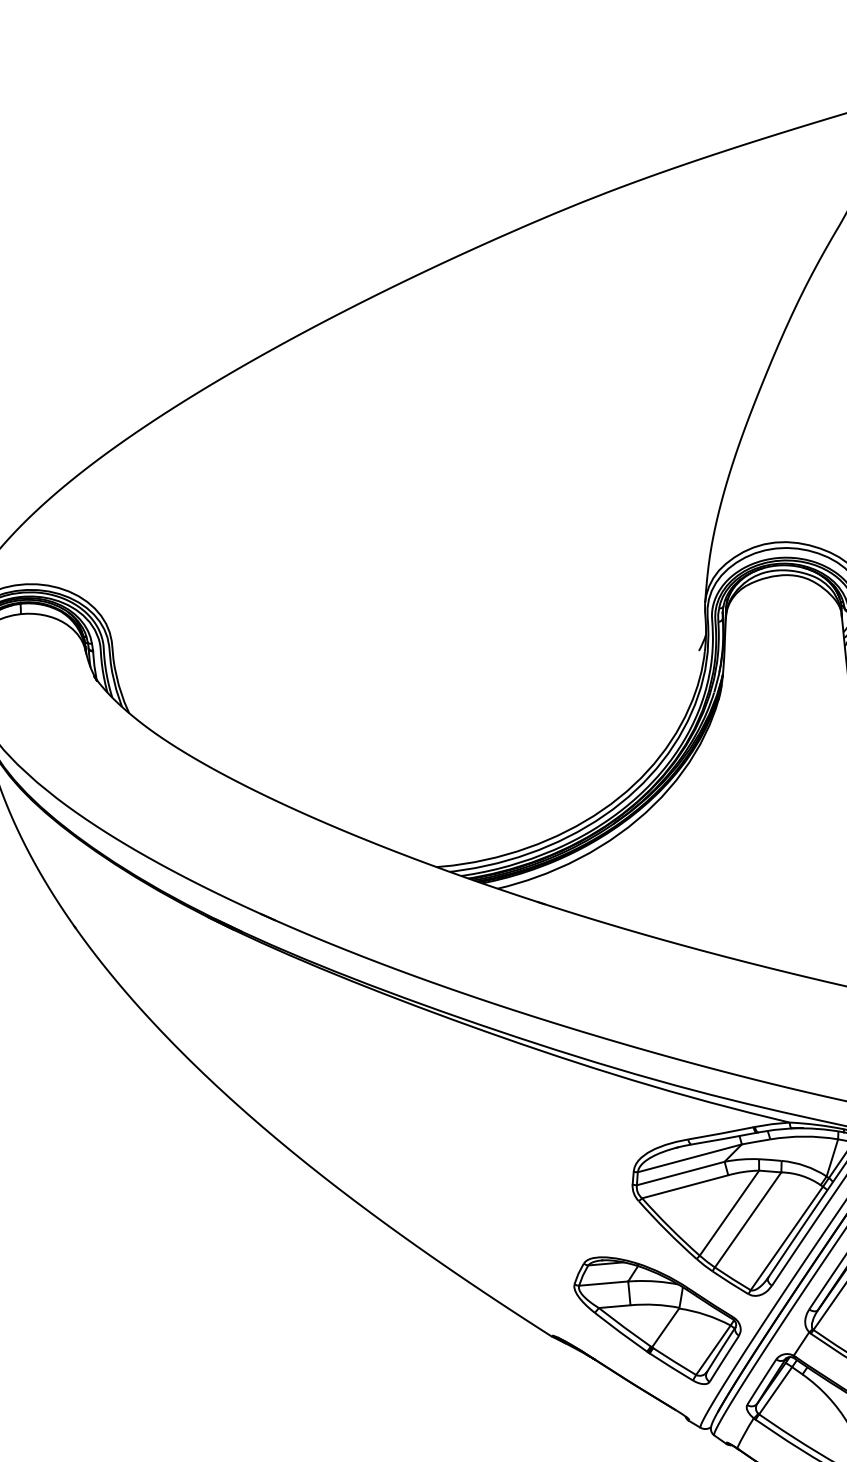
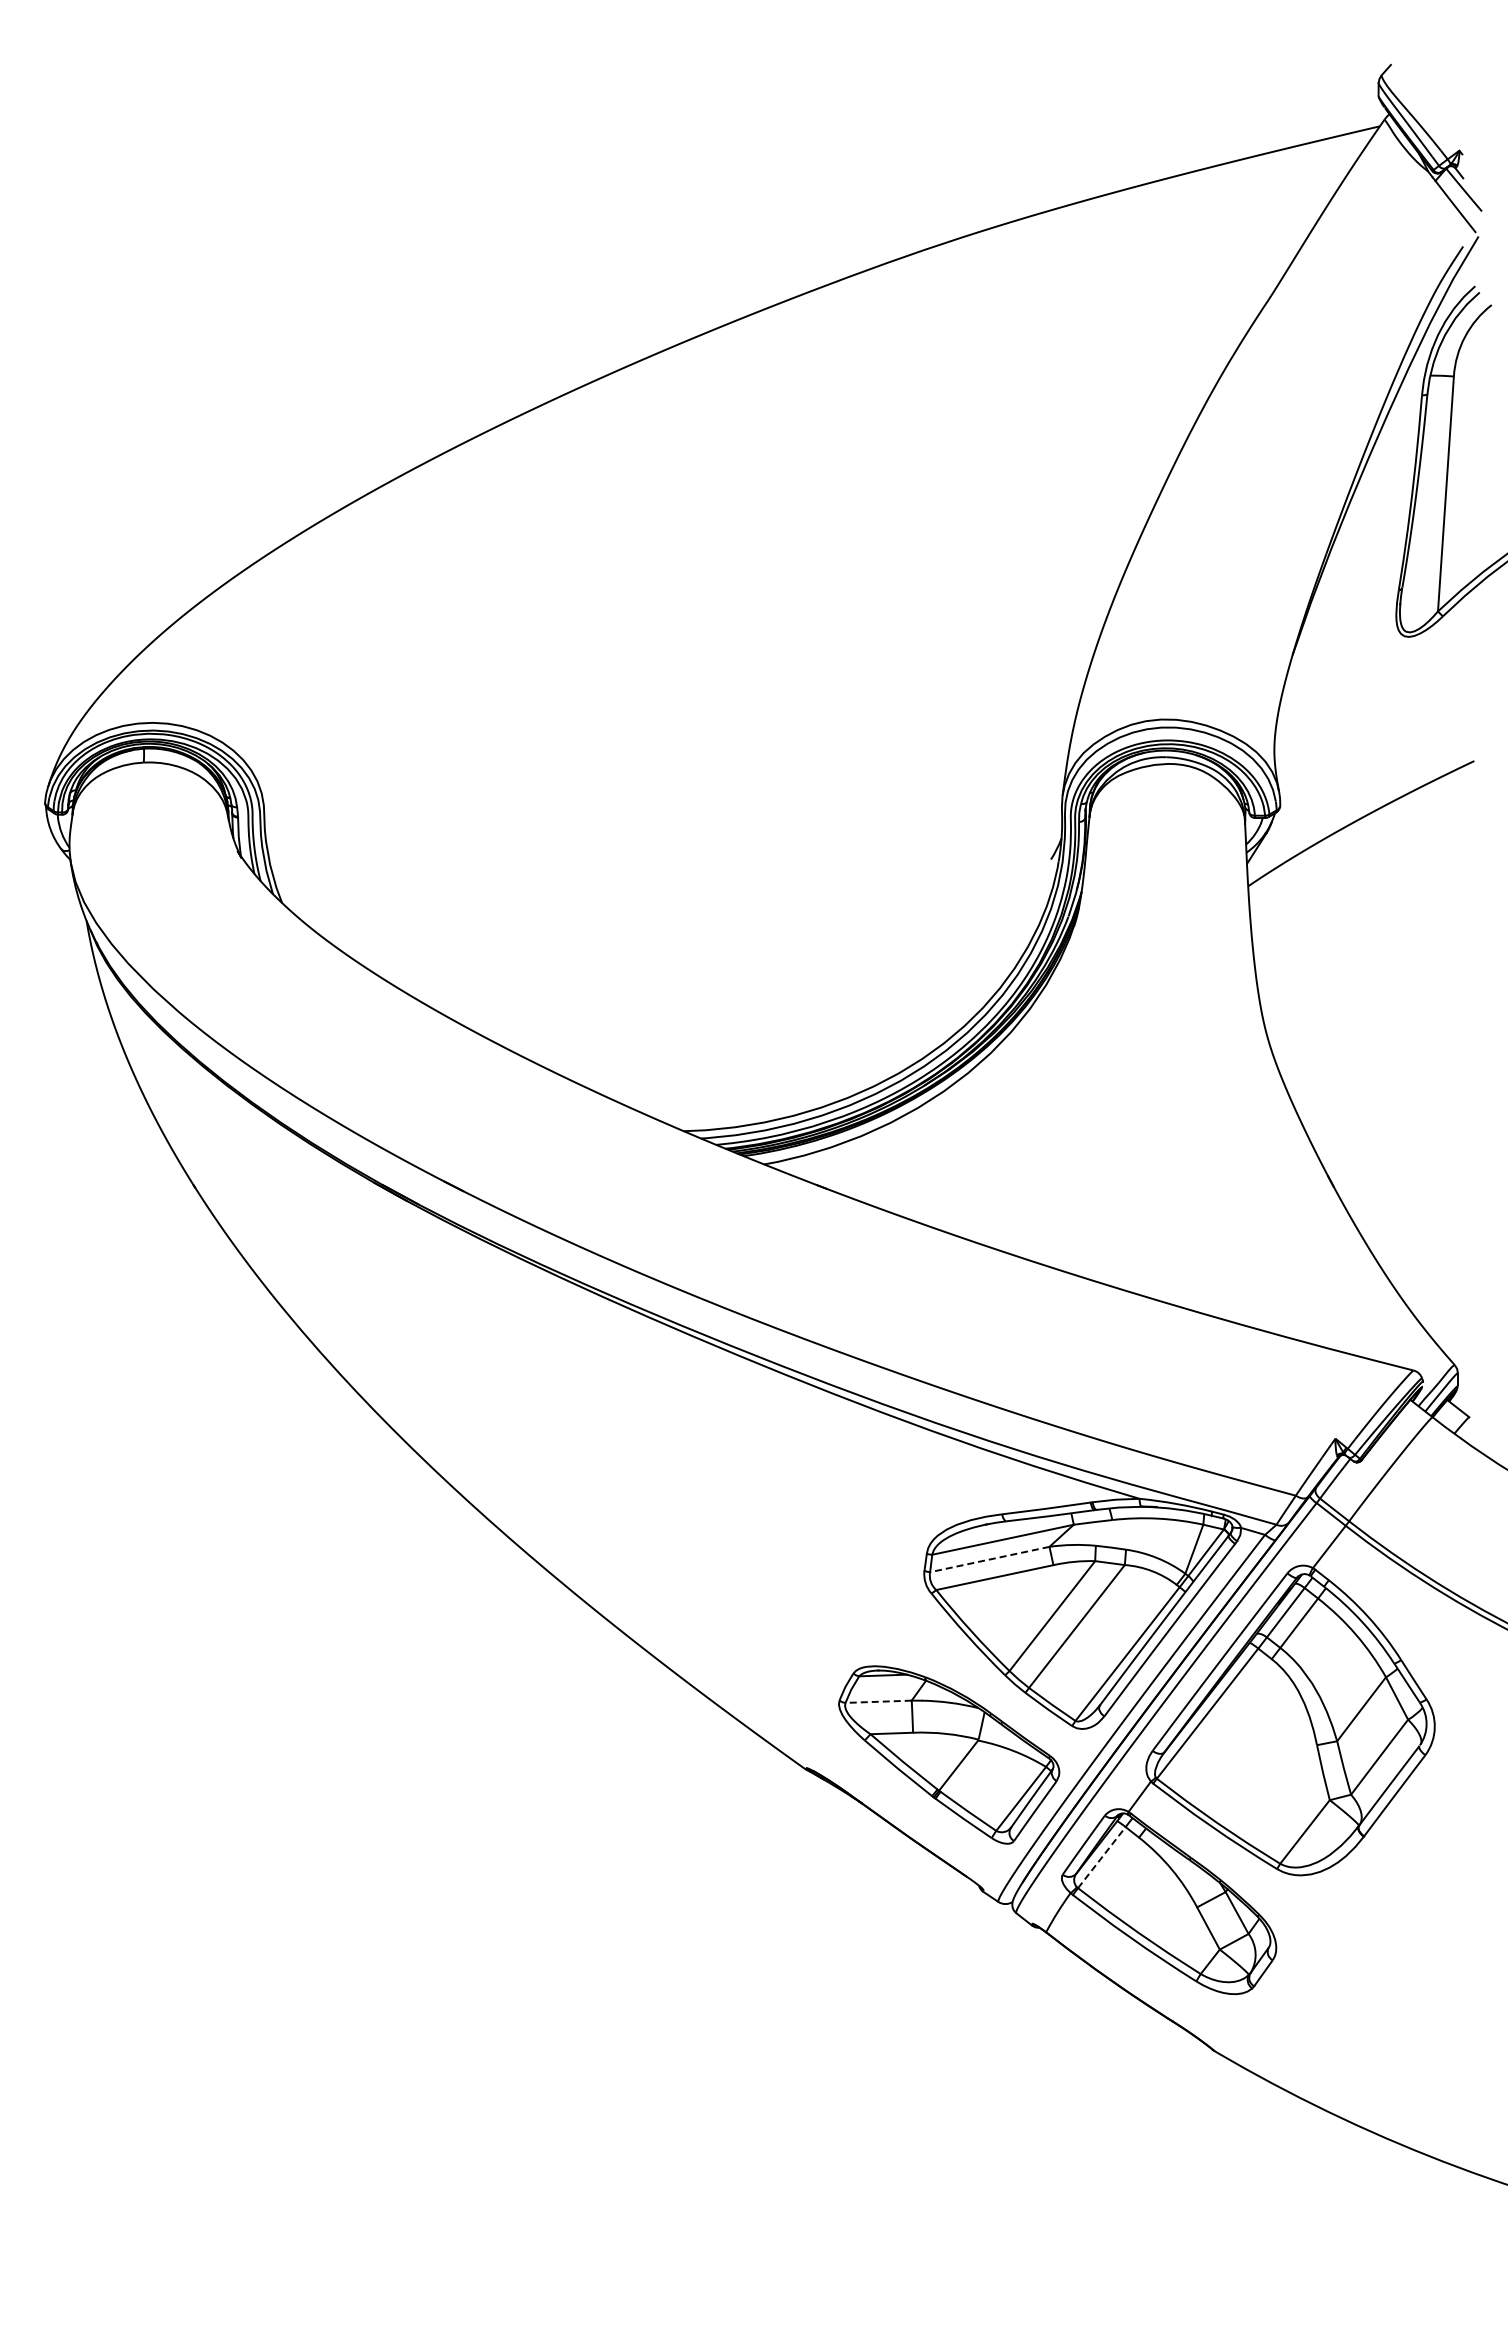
line: (680, 1173) -> (989, 1559), solid -> dashed
line: (603, 1283) -> (878, 1701), solid -> dashed
line: (775, 1390) -> (1101, 1857), solid -> dashed

